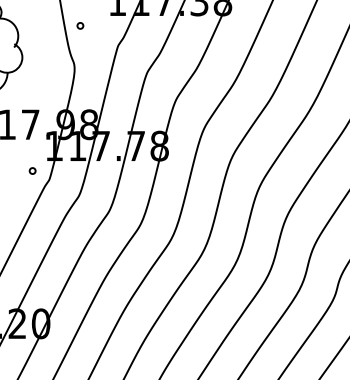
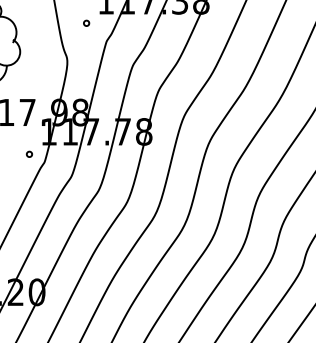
part: (80, 24) -> (86, 22), moved

